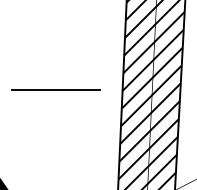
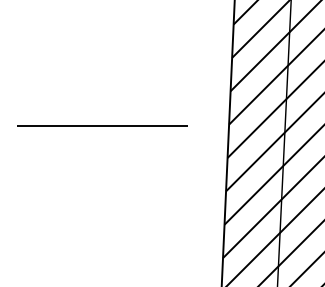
line: (55, 89) -> (100, 125), moved

